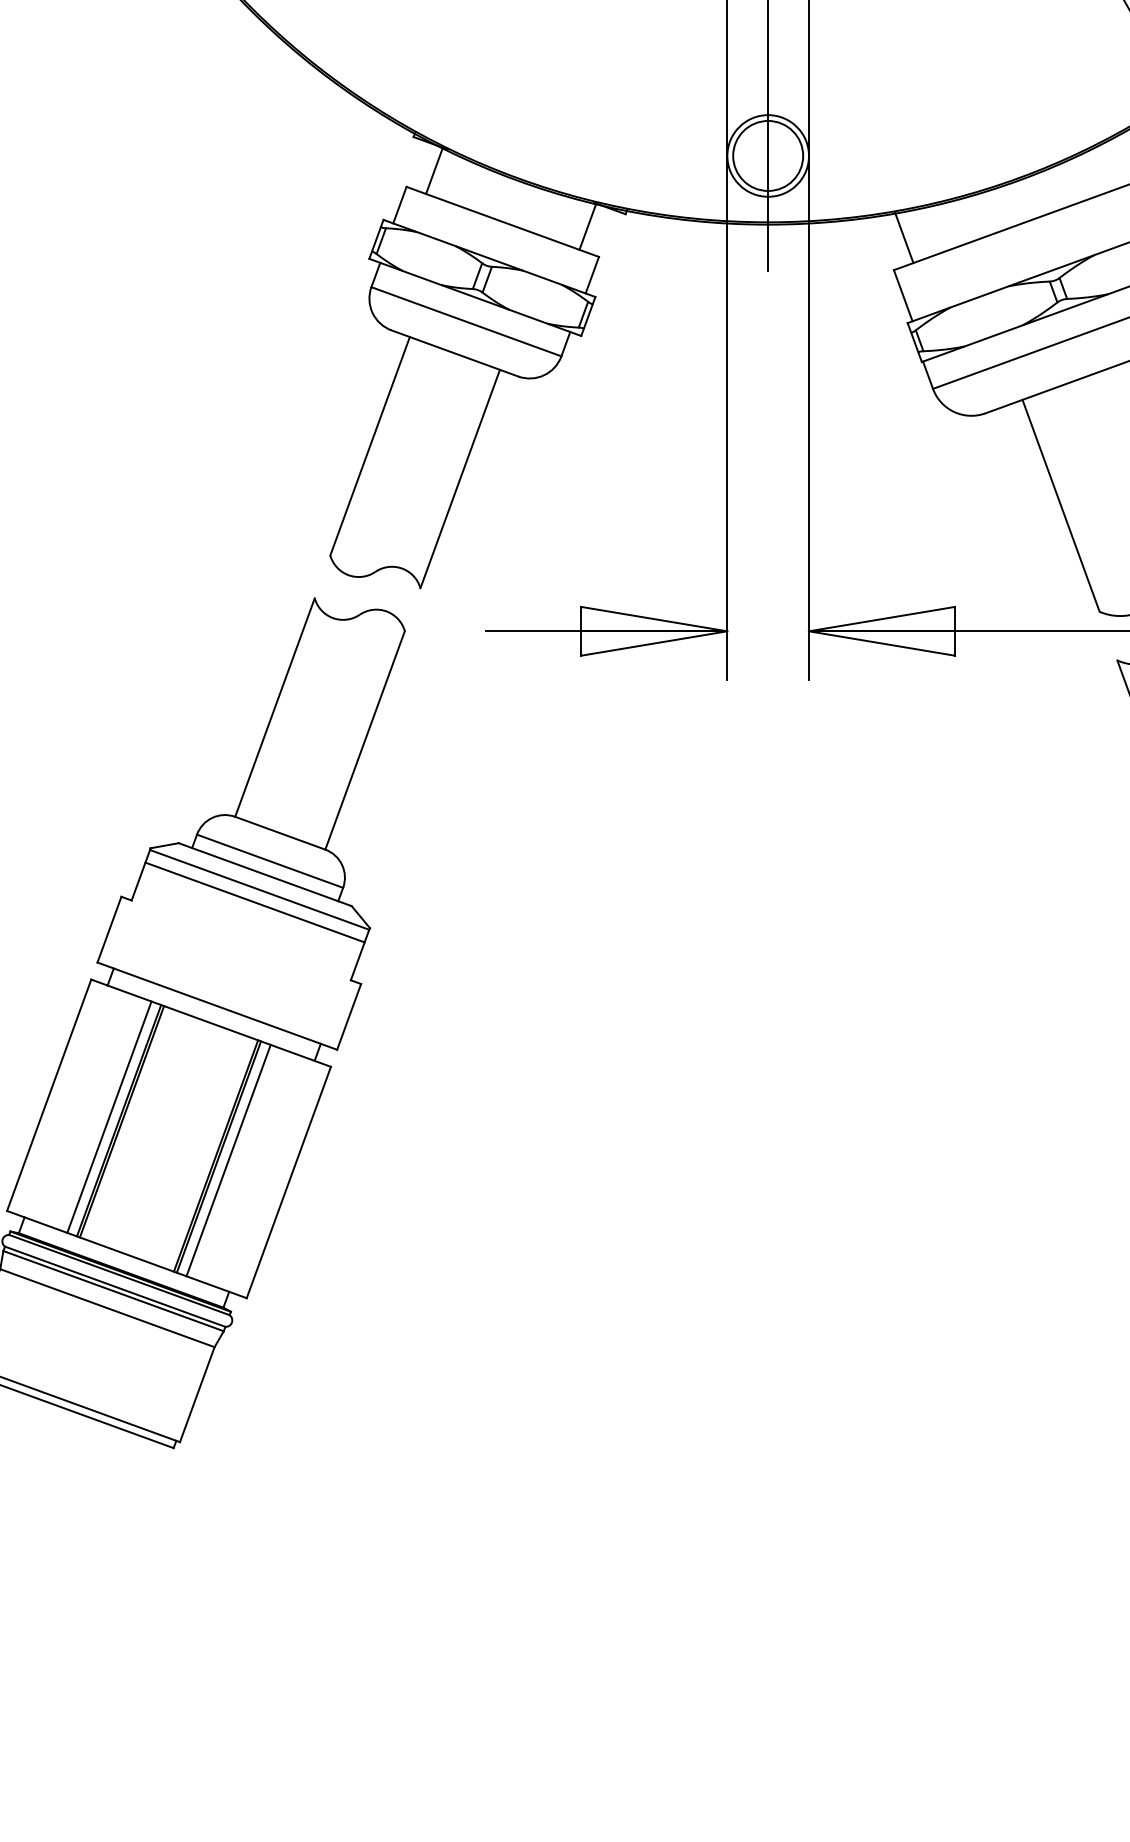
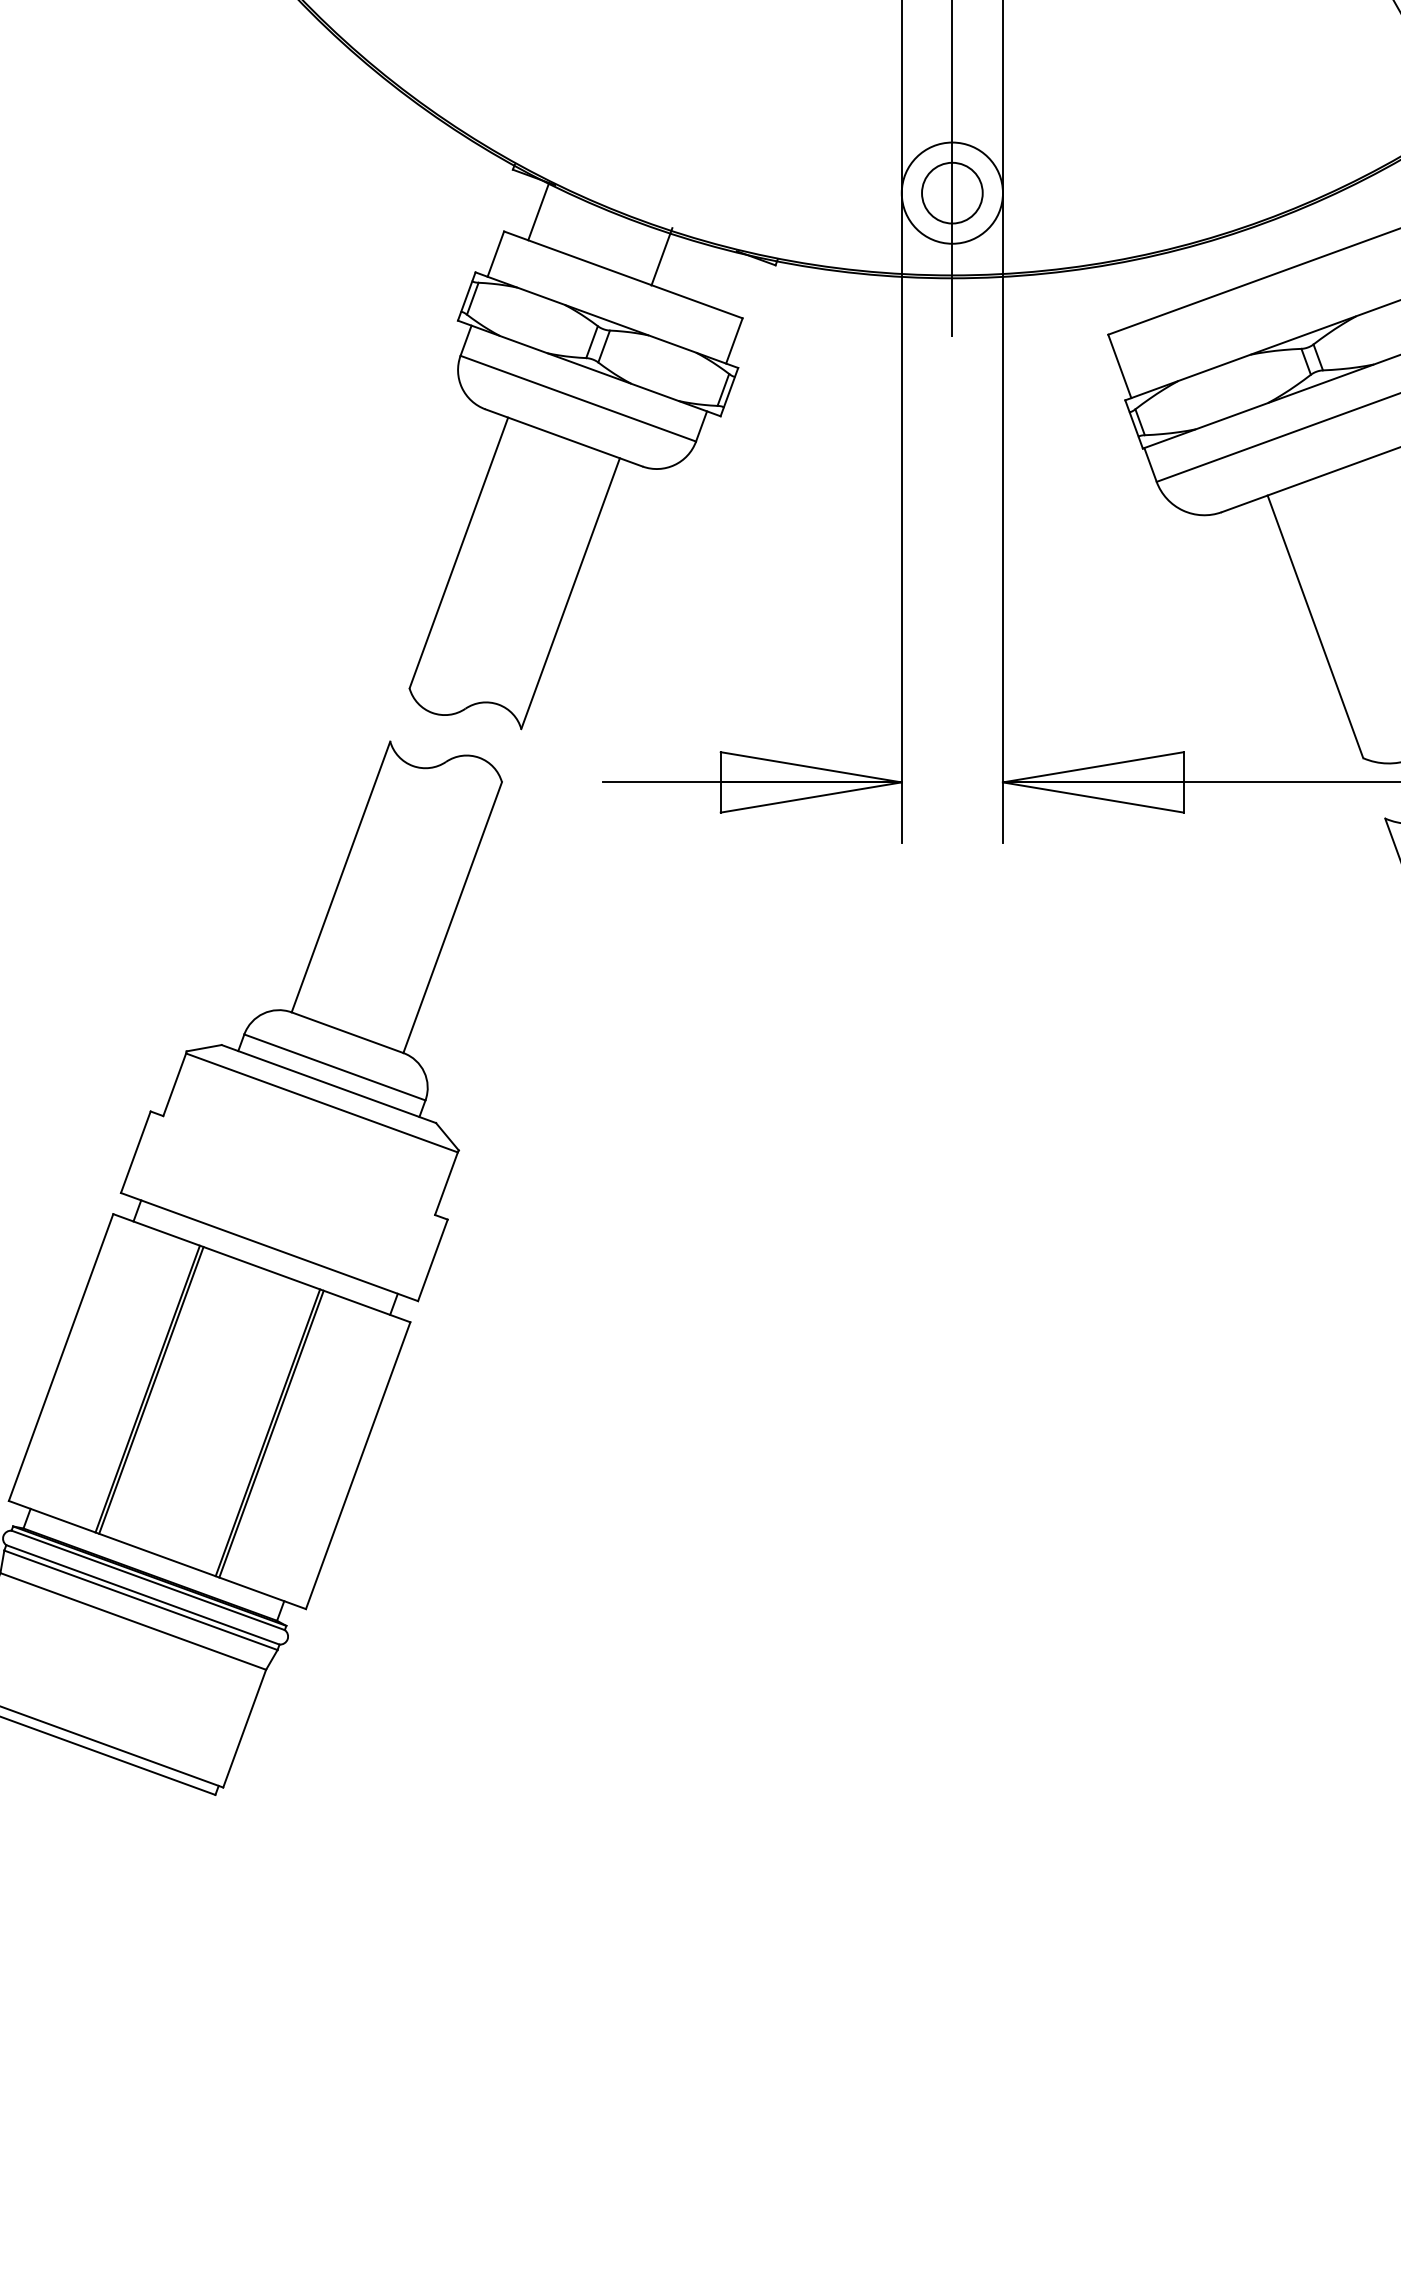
circle: (768, 155) -> (952, 192), size x0.7
line: (587, 226) -> (661, 256), moved
line: (903, 236) -> (1120, 293), removed
line: (255, 902) -> (316, 1118), removed
line: (109, 1117) -> (135, 1384), removed
line: (228, 1160) -> (283, 1438), removed

